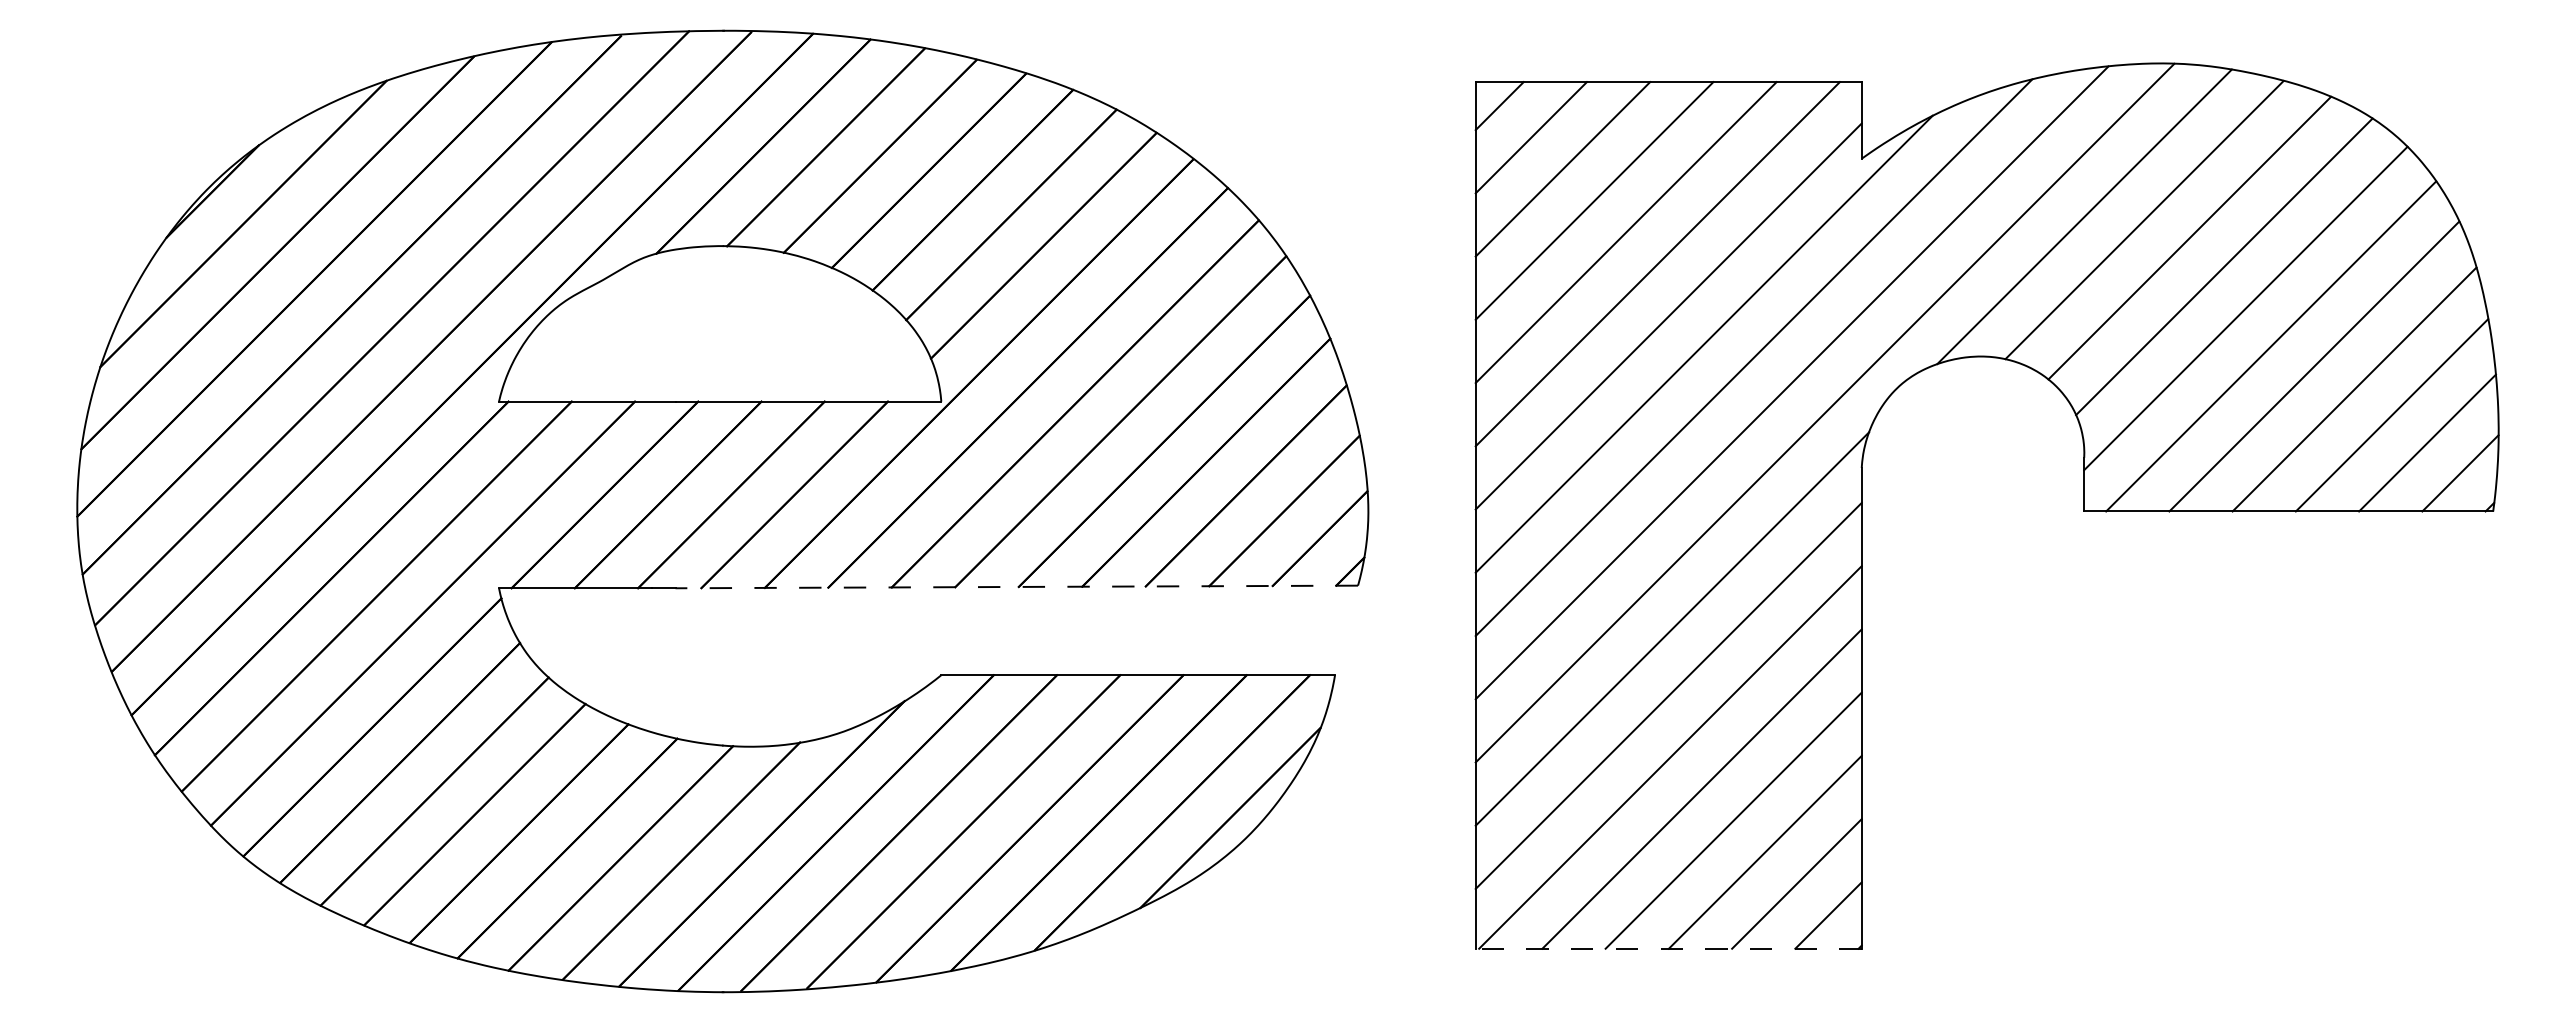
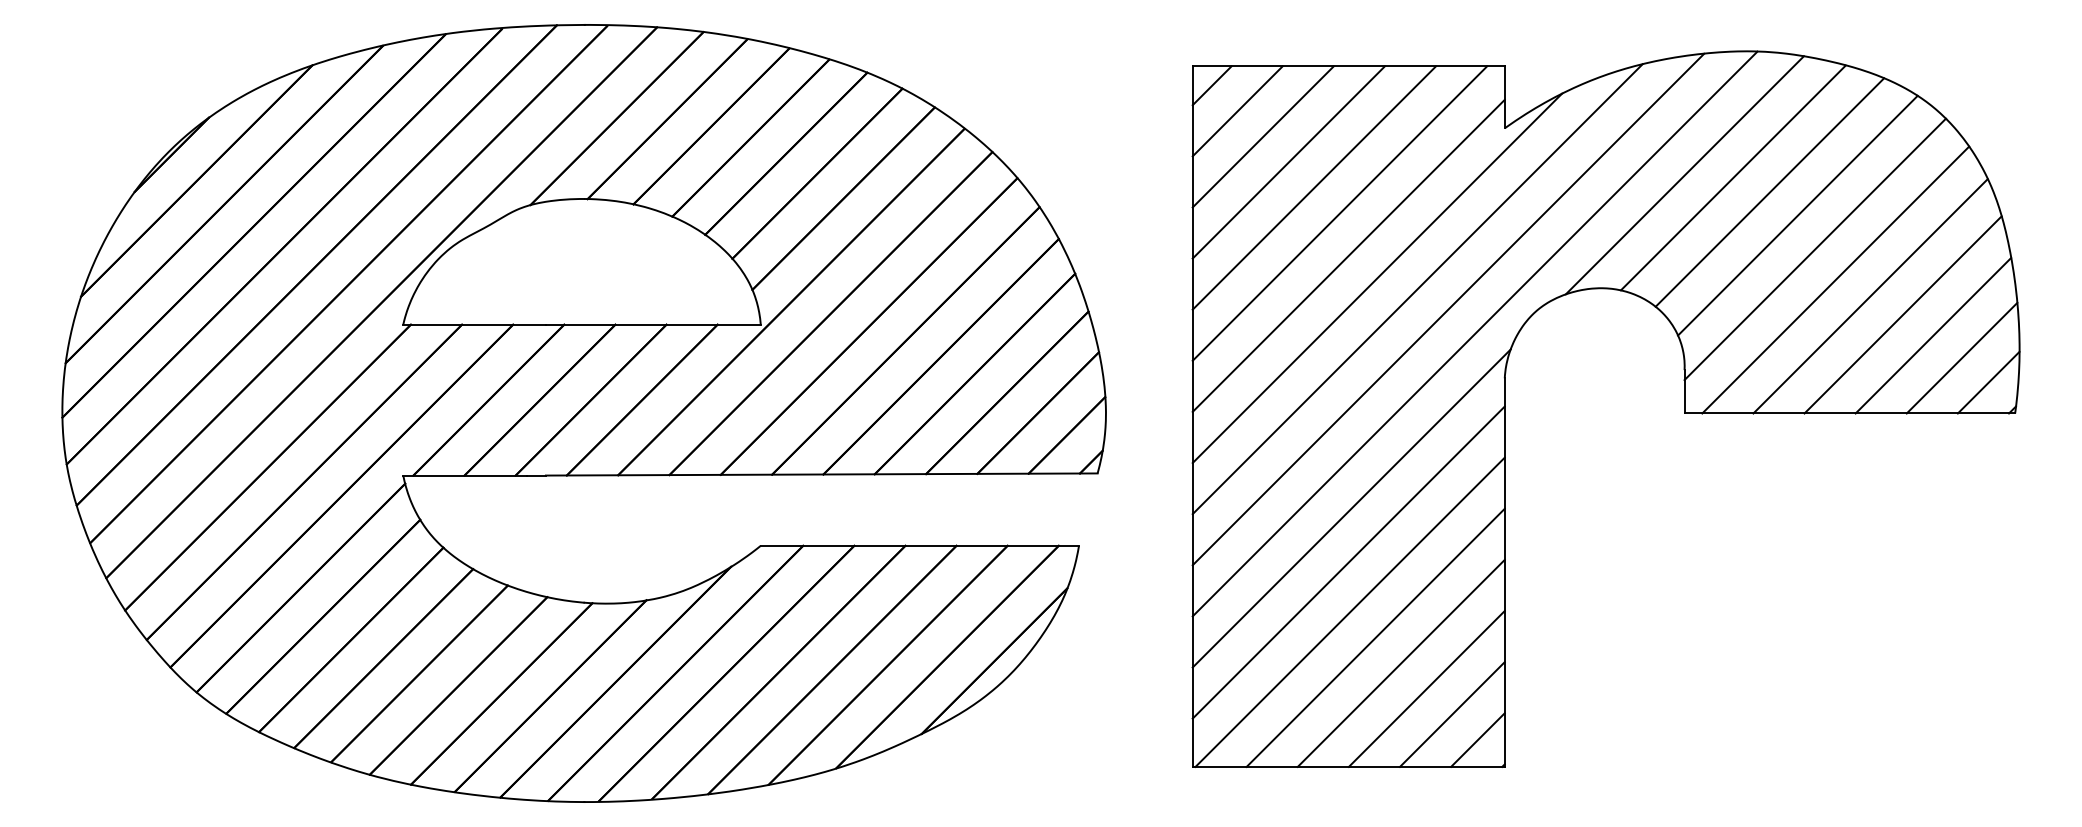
line: (1016, 586) -> (821, 474), dashed -> solid
line: (1668, 948) -> (1348, 766), dashed -> solid

